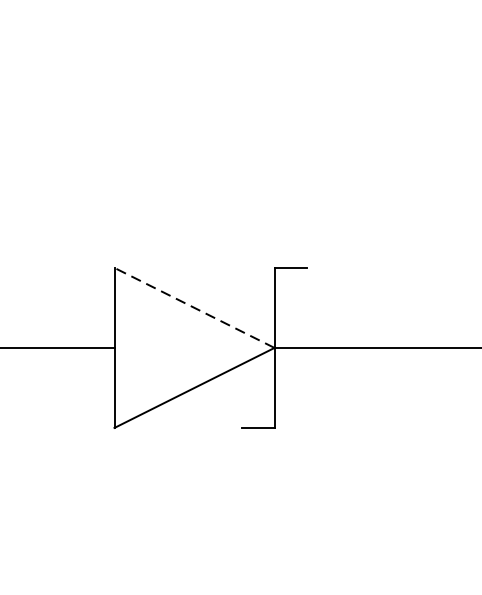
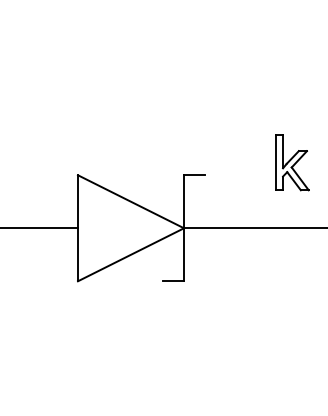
part: (438, 248) -> (292, 162), added
line: (193, 307) -> (130, 201), dashed -> solid

